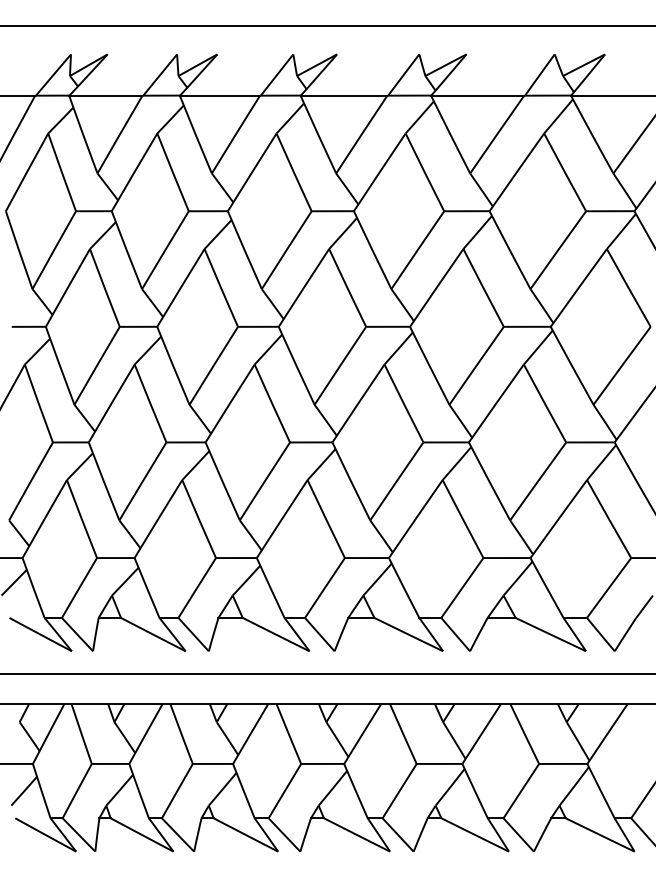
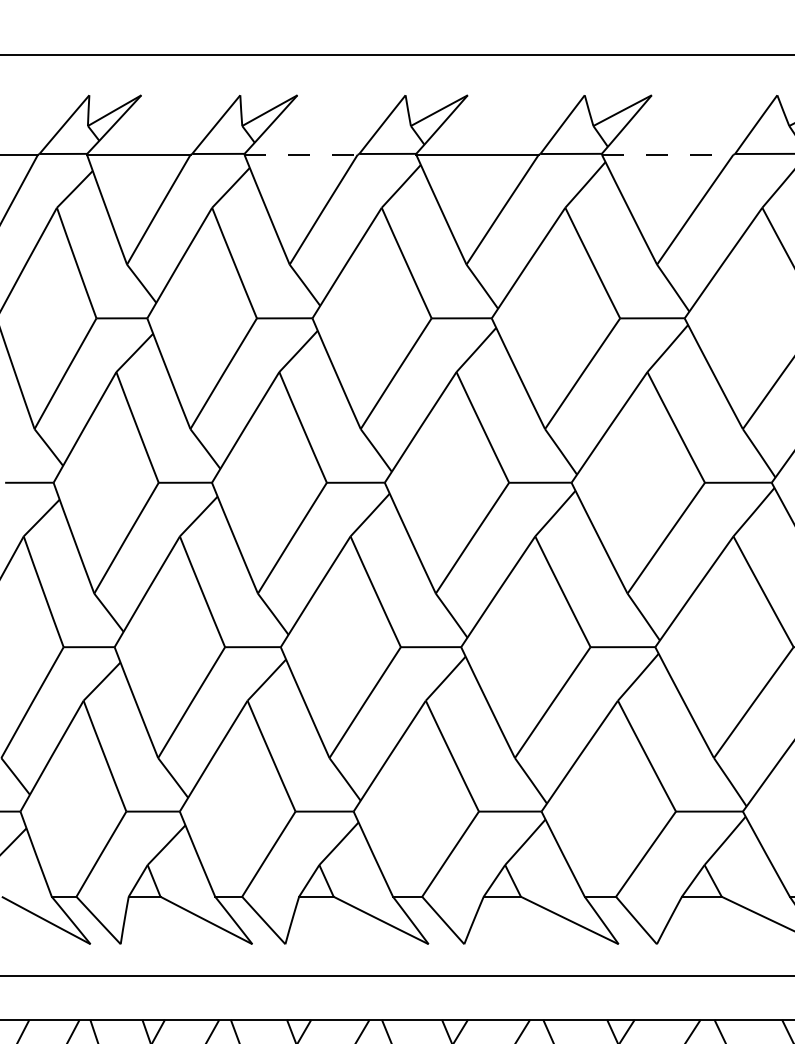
line: (219, 96) -> (300, 155), solid -> dashed
line: (478, 96) -> (668, 155), solid -> dashed

